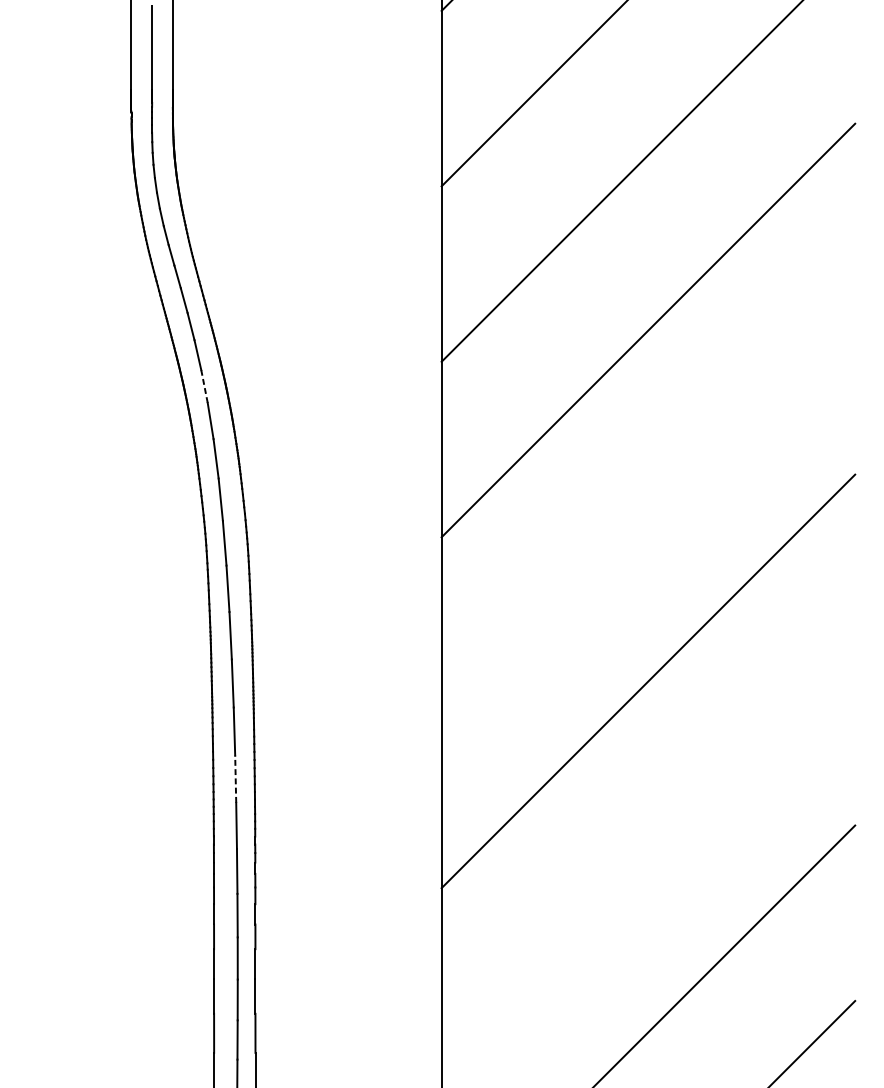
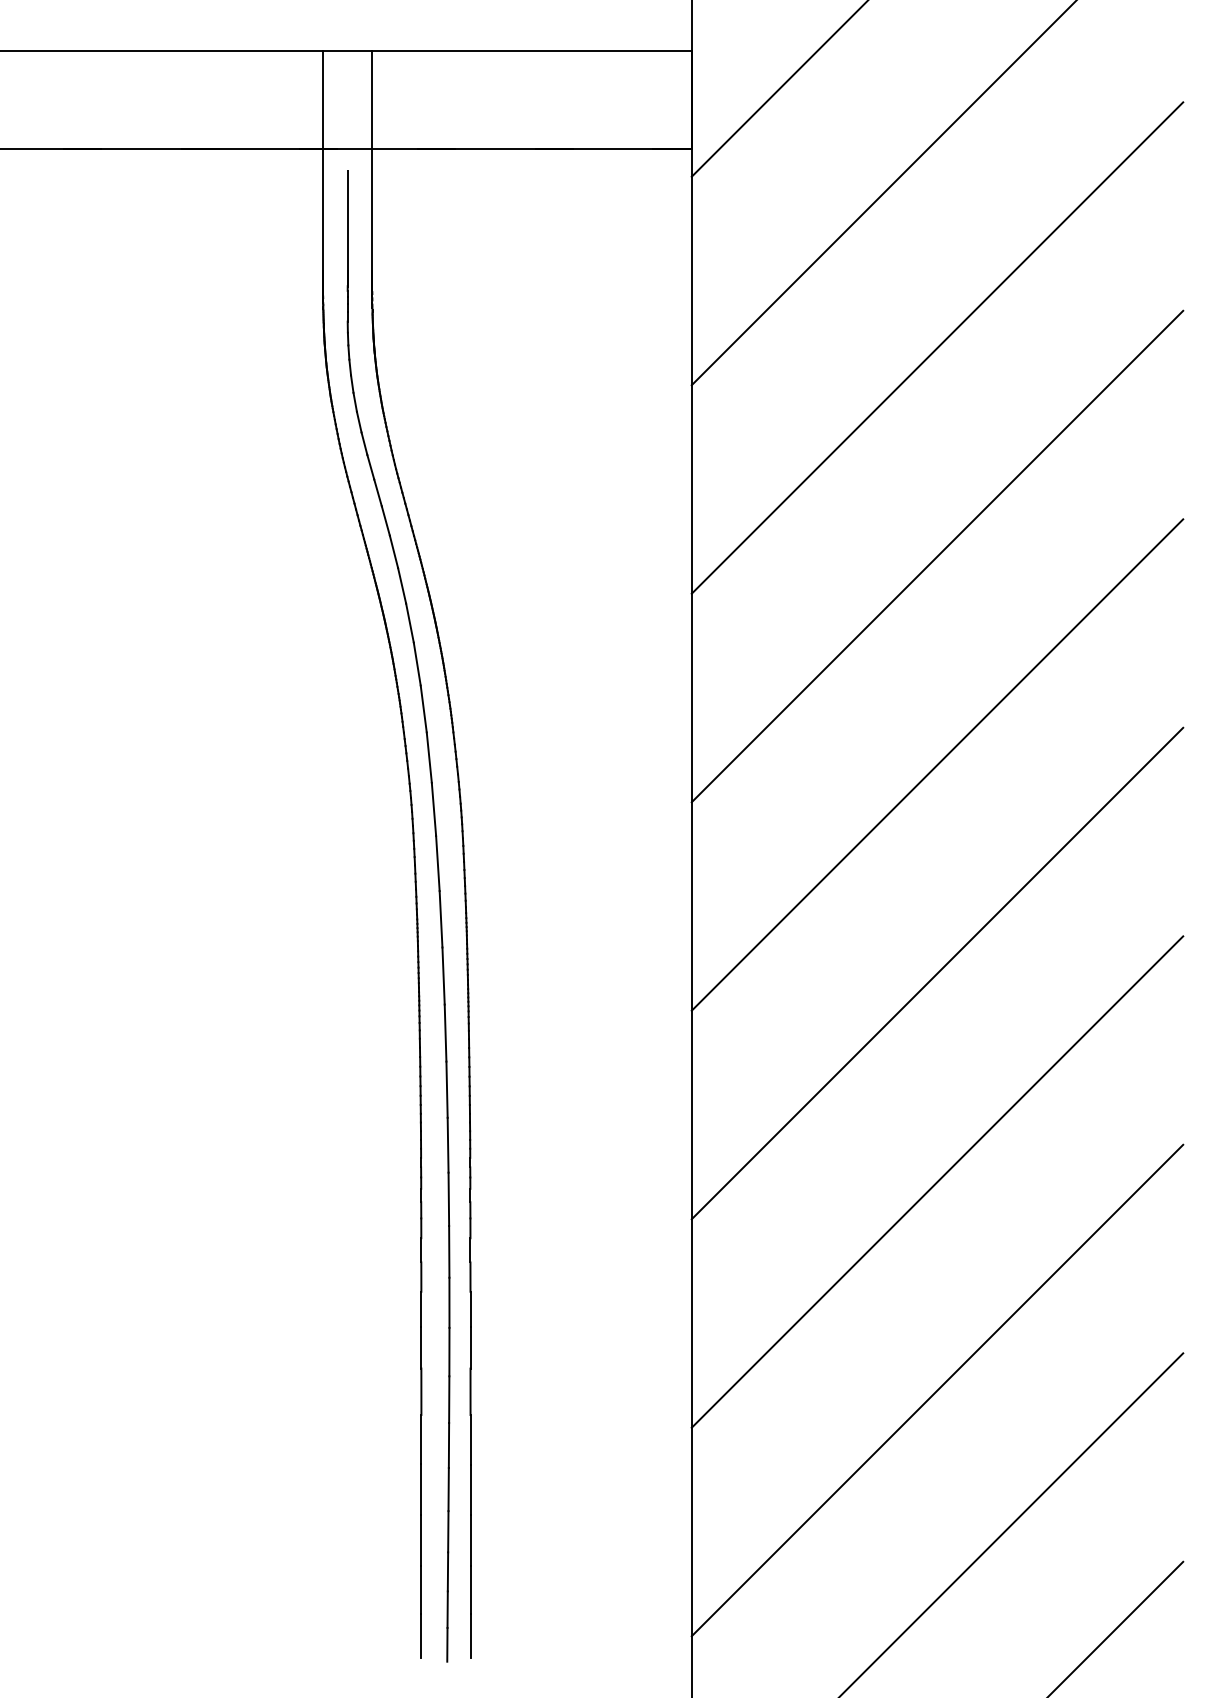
line: (204, 386) -> (409, 623), dashed -> solid
line: (648, 505) -> (937, 764), added
line: (236, 778) -> (447, 1089), dashed -> solid
line: (648, 856) -> (937, 1181), added

